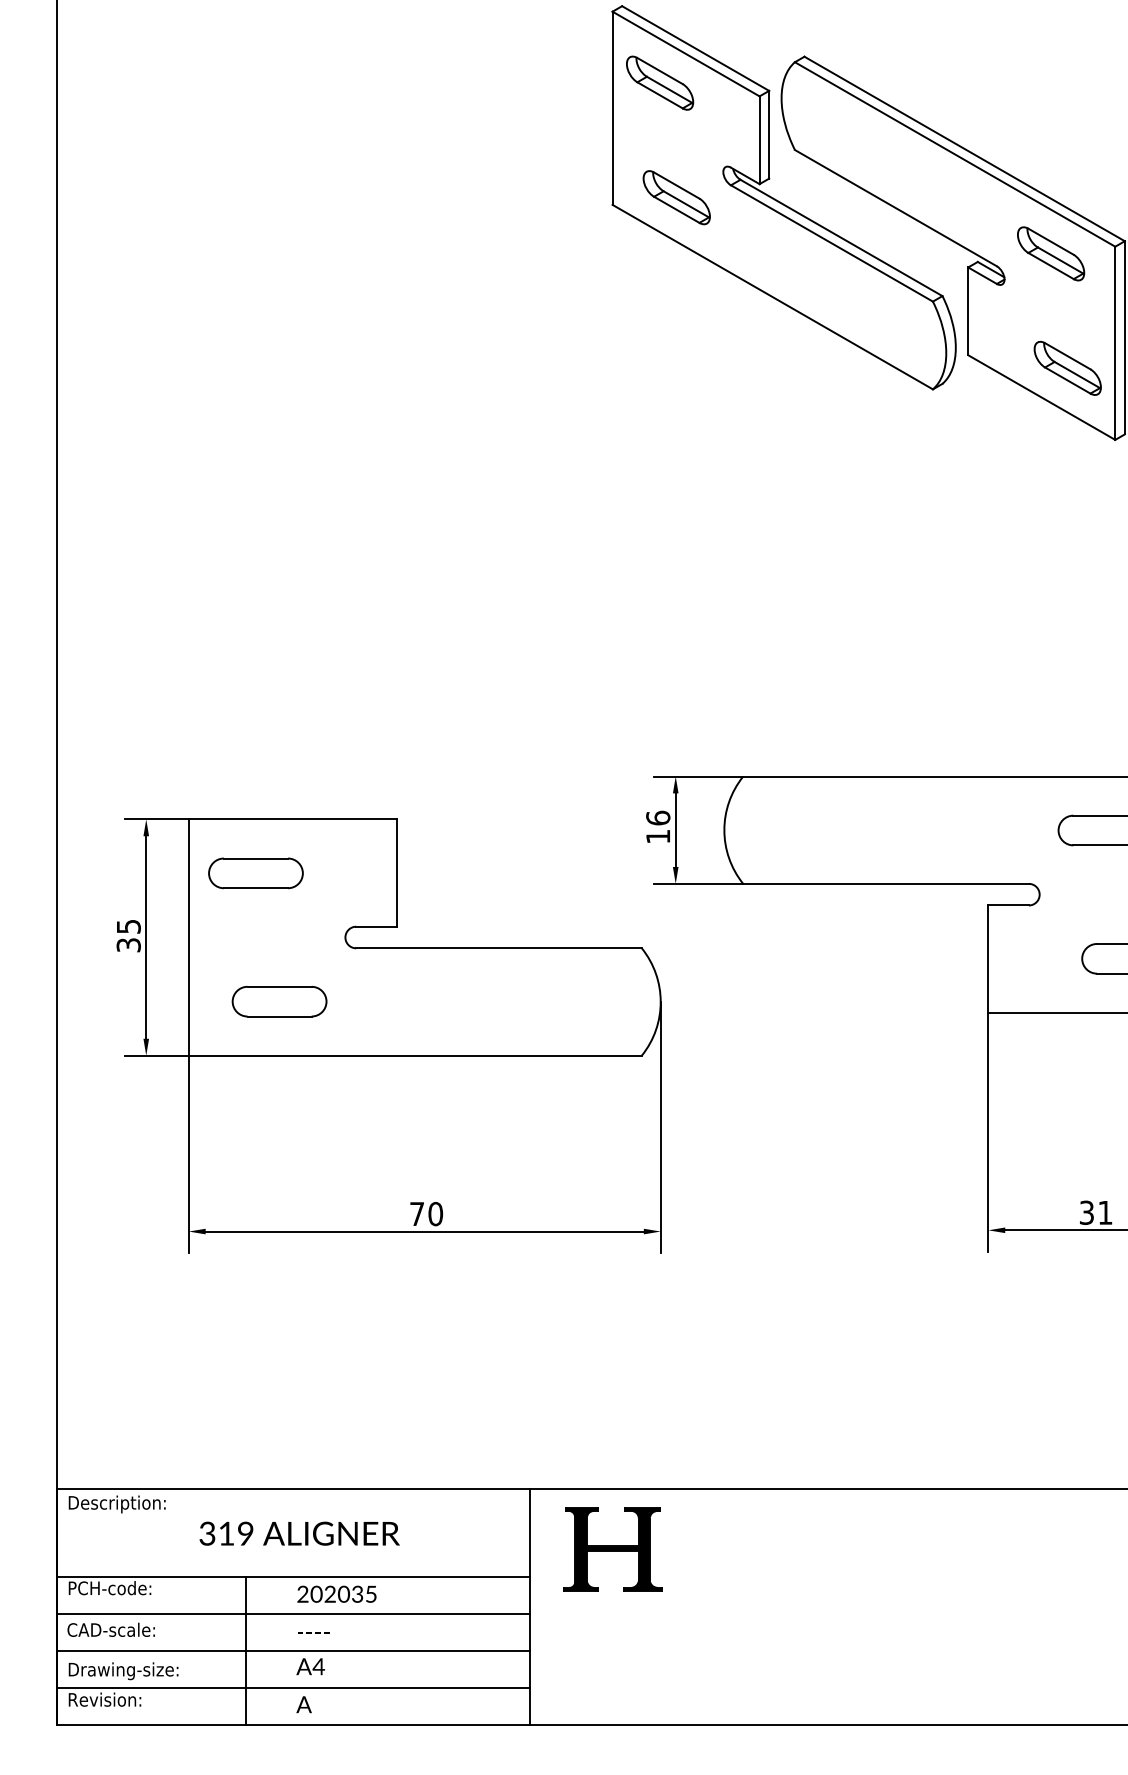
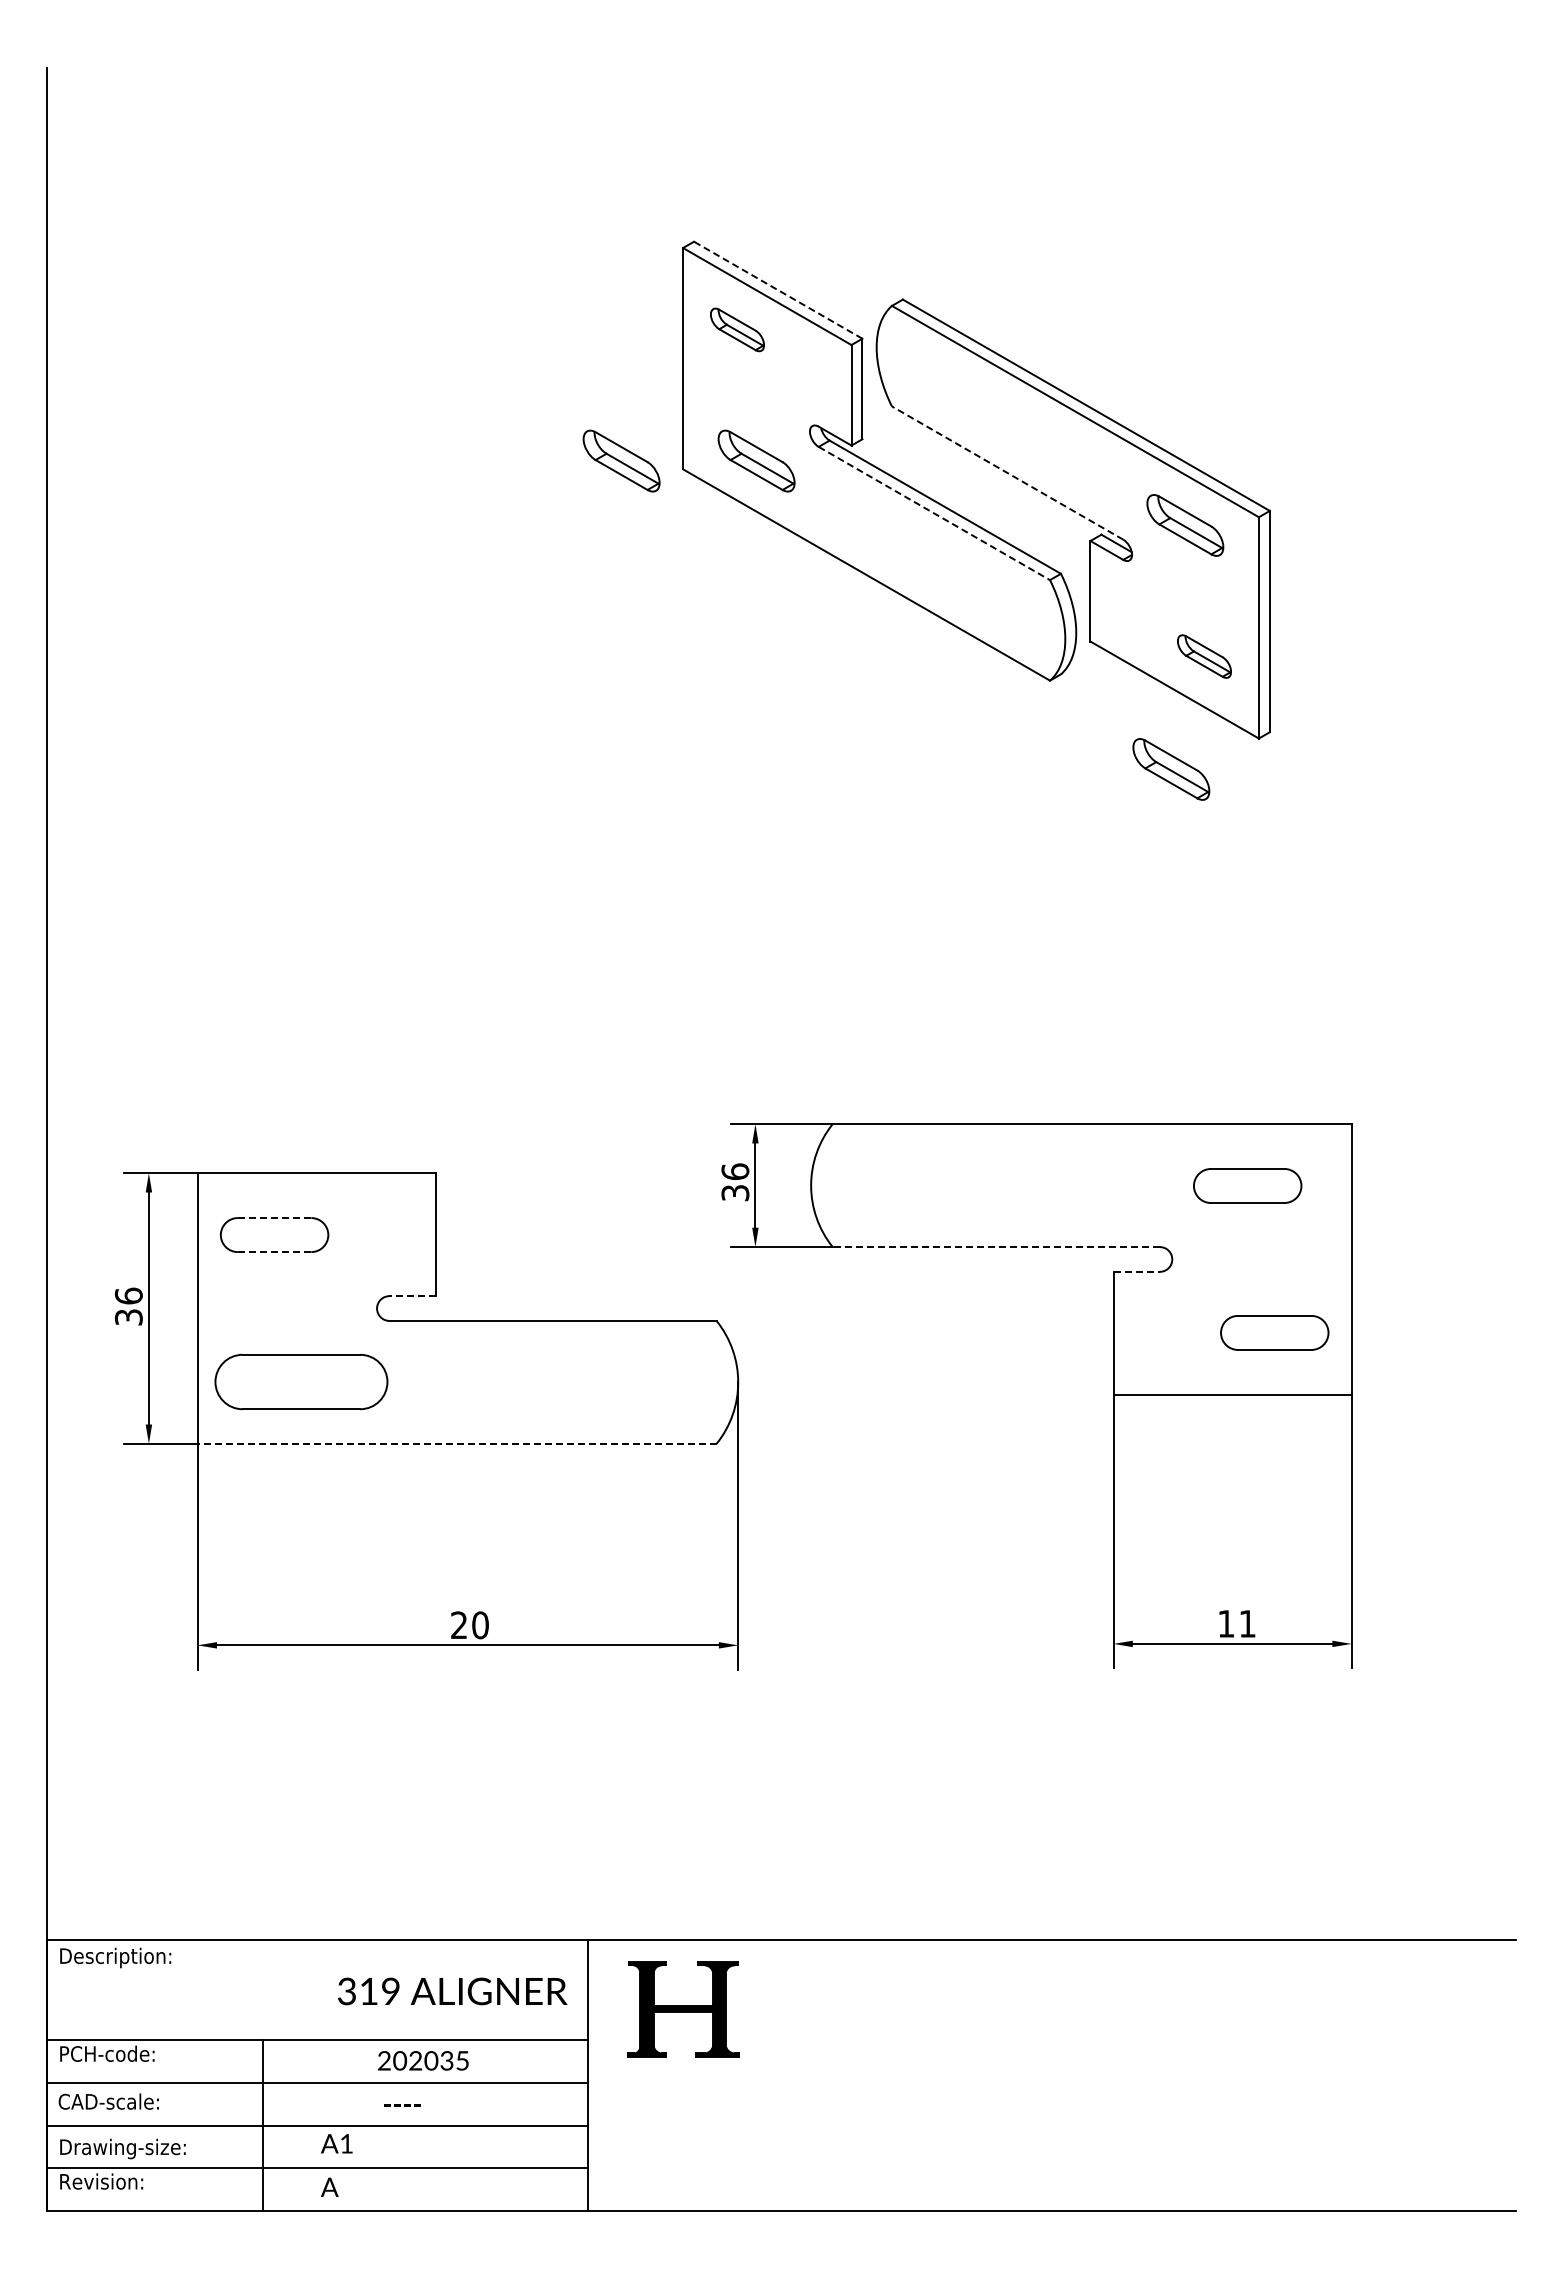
line: (695, 47) -> (777, 289), solid -> dashed
part: (660, 82) -> (737, 329), size x0.7
part: (558, 197) -> (621, 460), added
line: (895, 207) -> (1007, 472), solid -> dashed
line: (832, 243) -> (934, 513), solid -> dashed
part: (1067, 368) -> (1204, 656), size x0.7
part: (1038, 466) -> (1171, 769), added
text: (658, 837) -> (735, 1193), 16 -> 36
line: (255, 858) -> (274, 1218), solid -> dashed
line: (886, 884) -> (996, 1247), solid -> dashed
line: (255, 888) -> (274, 1252), solid -> dashed
line: (1009, 905) -> (1137, 1271), solid -> dashed
text: (128, 926) -> (128, 1295), 35 -> 36
line: (376, 927) -> (412, 1296), solid -> dashed
part: (279, 1001) -> (301, 1381), size x1.6
line: (414, 1055) -> (456, 1443), solid -> dashed
text: (1086, 1212) -> (1226, 1623), 31 -> 11
text: (417, 1213) -> (459, 1624), 70 -> 20
text: (299, 1533) -> (452, 1991), moved
text: (337, 1593) -> (423, 2060), moved
text: (313, 1633) -> (402, 2105), moved
text: (318, 1666) -> (346, 2143), A4 -> A1

